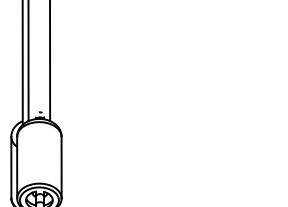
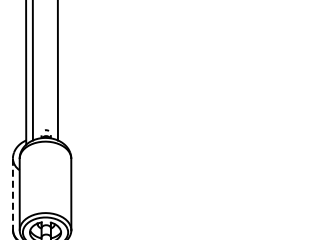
line: (10, 167) -> (12, 194), solid -> dashed

